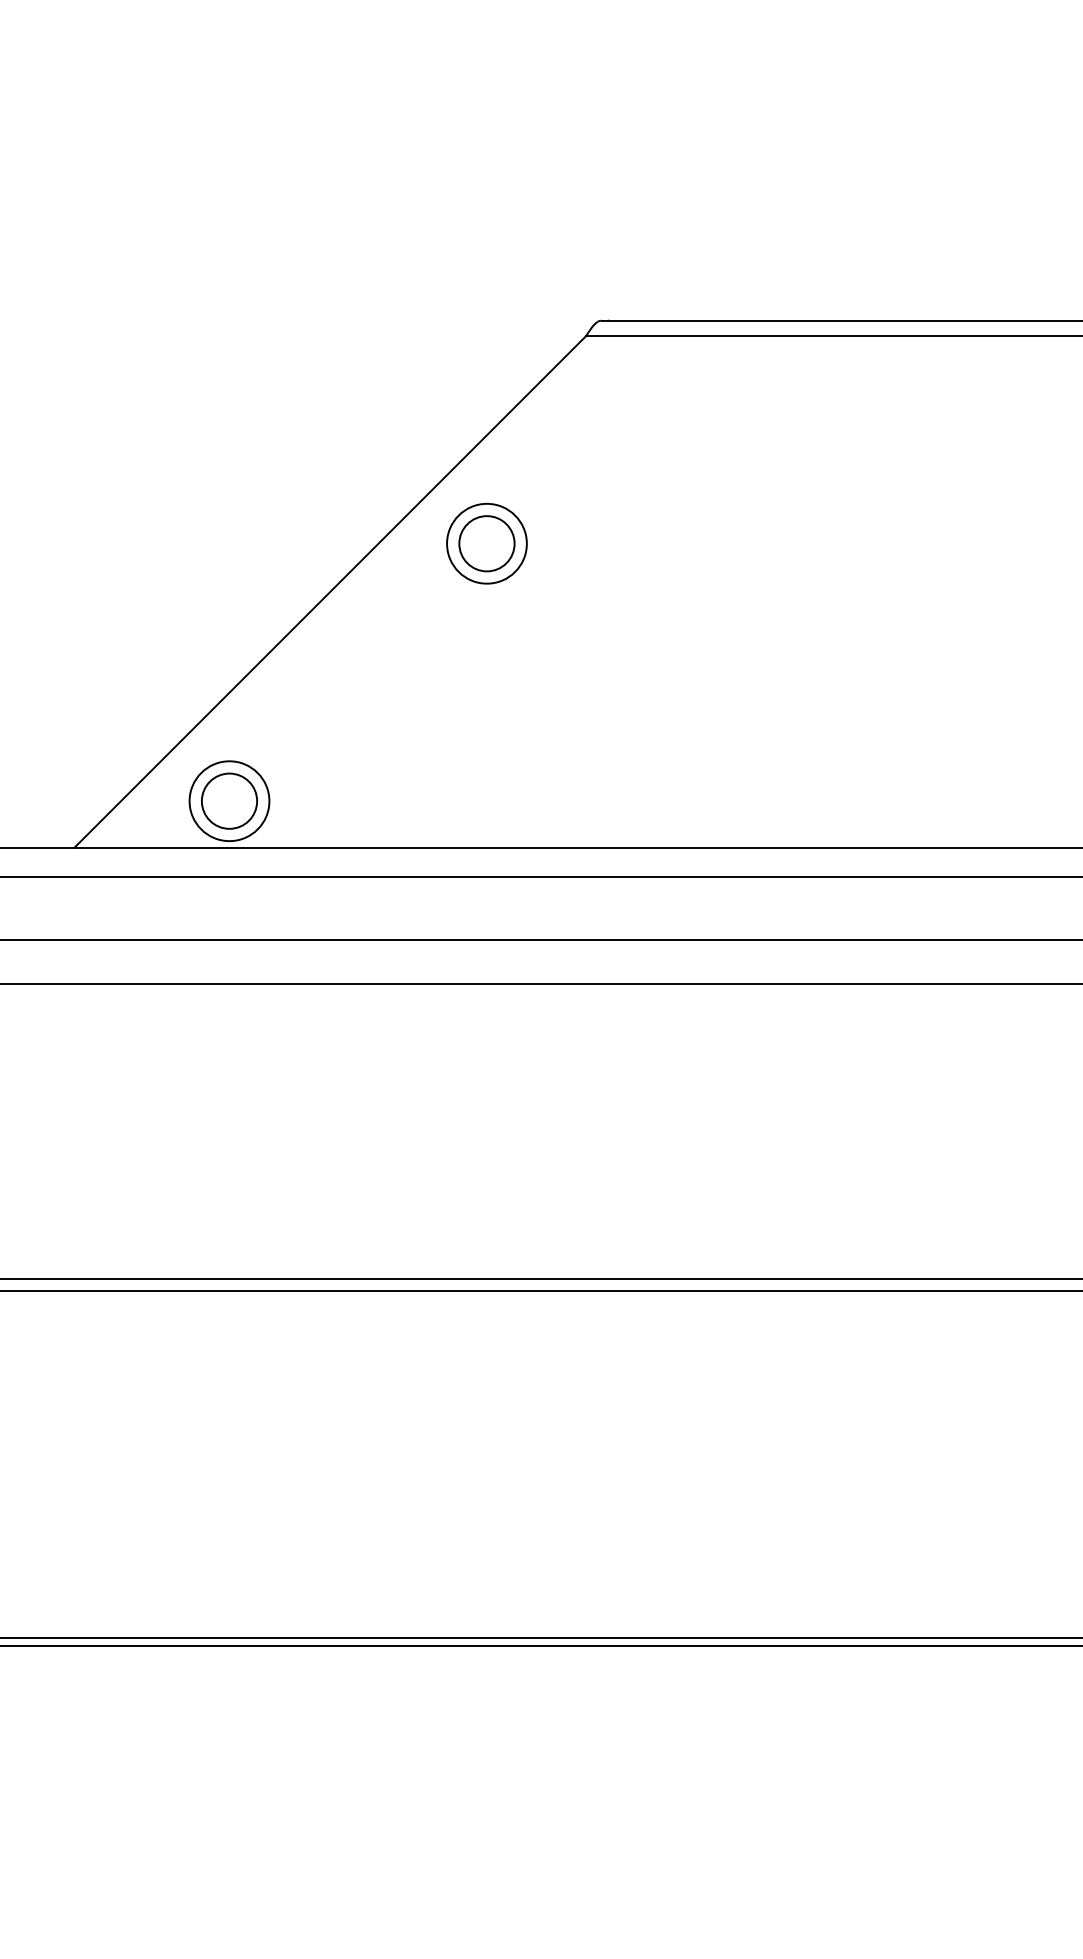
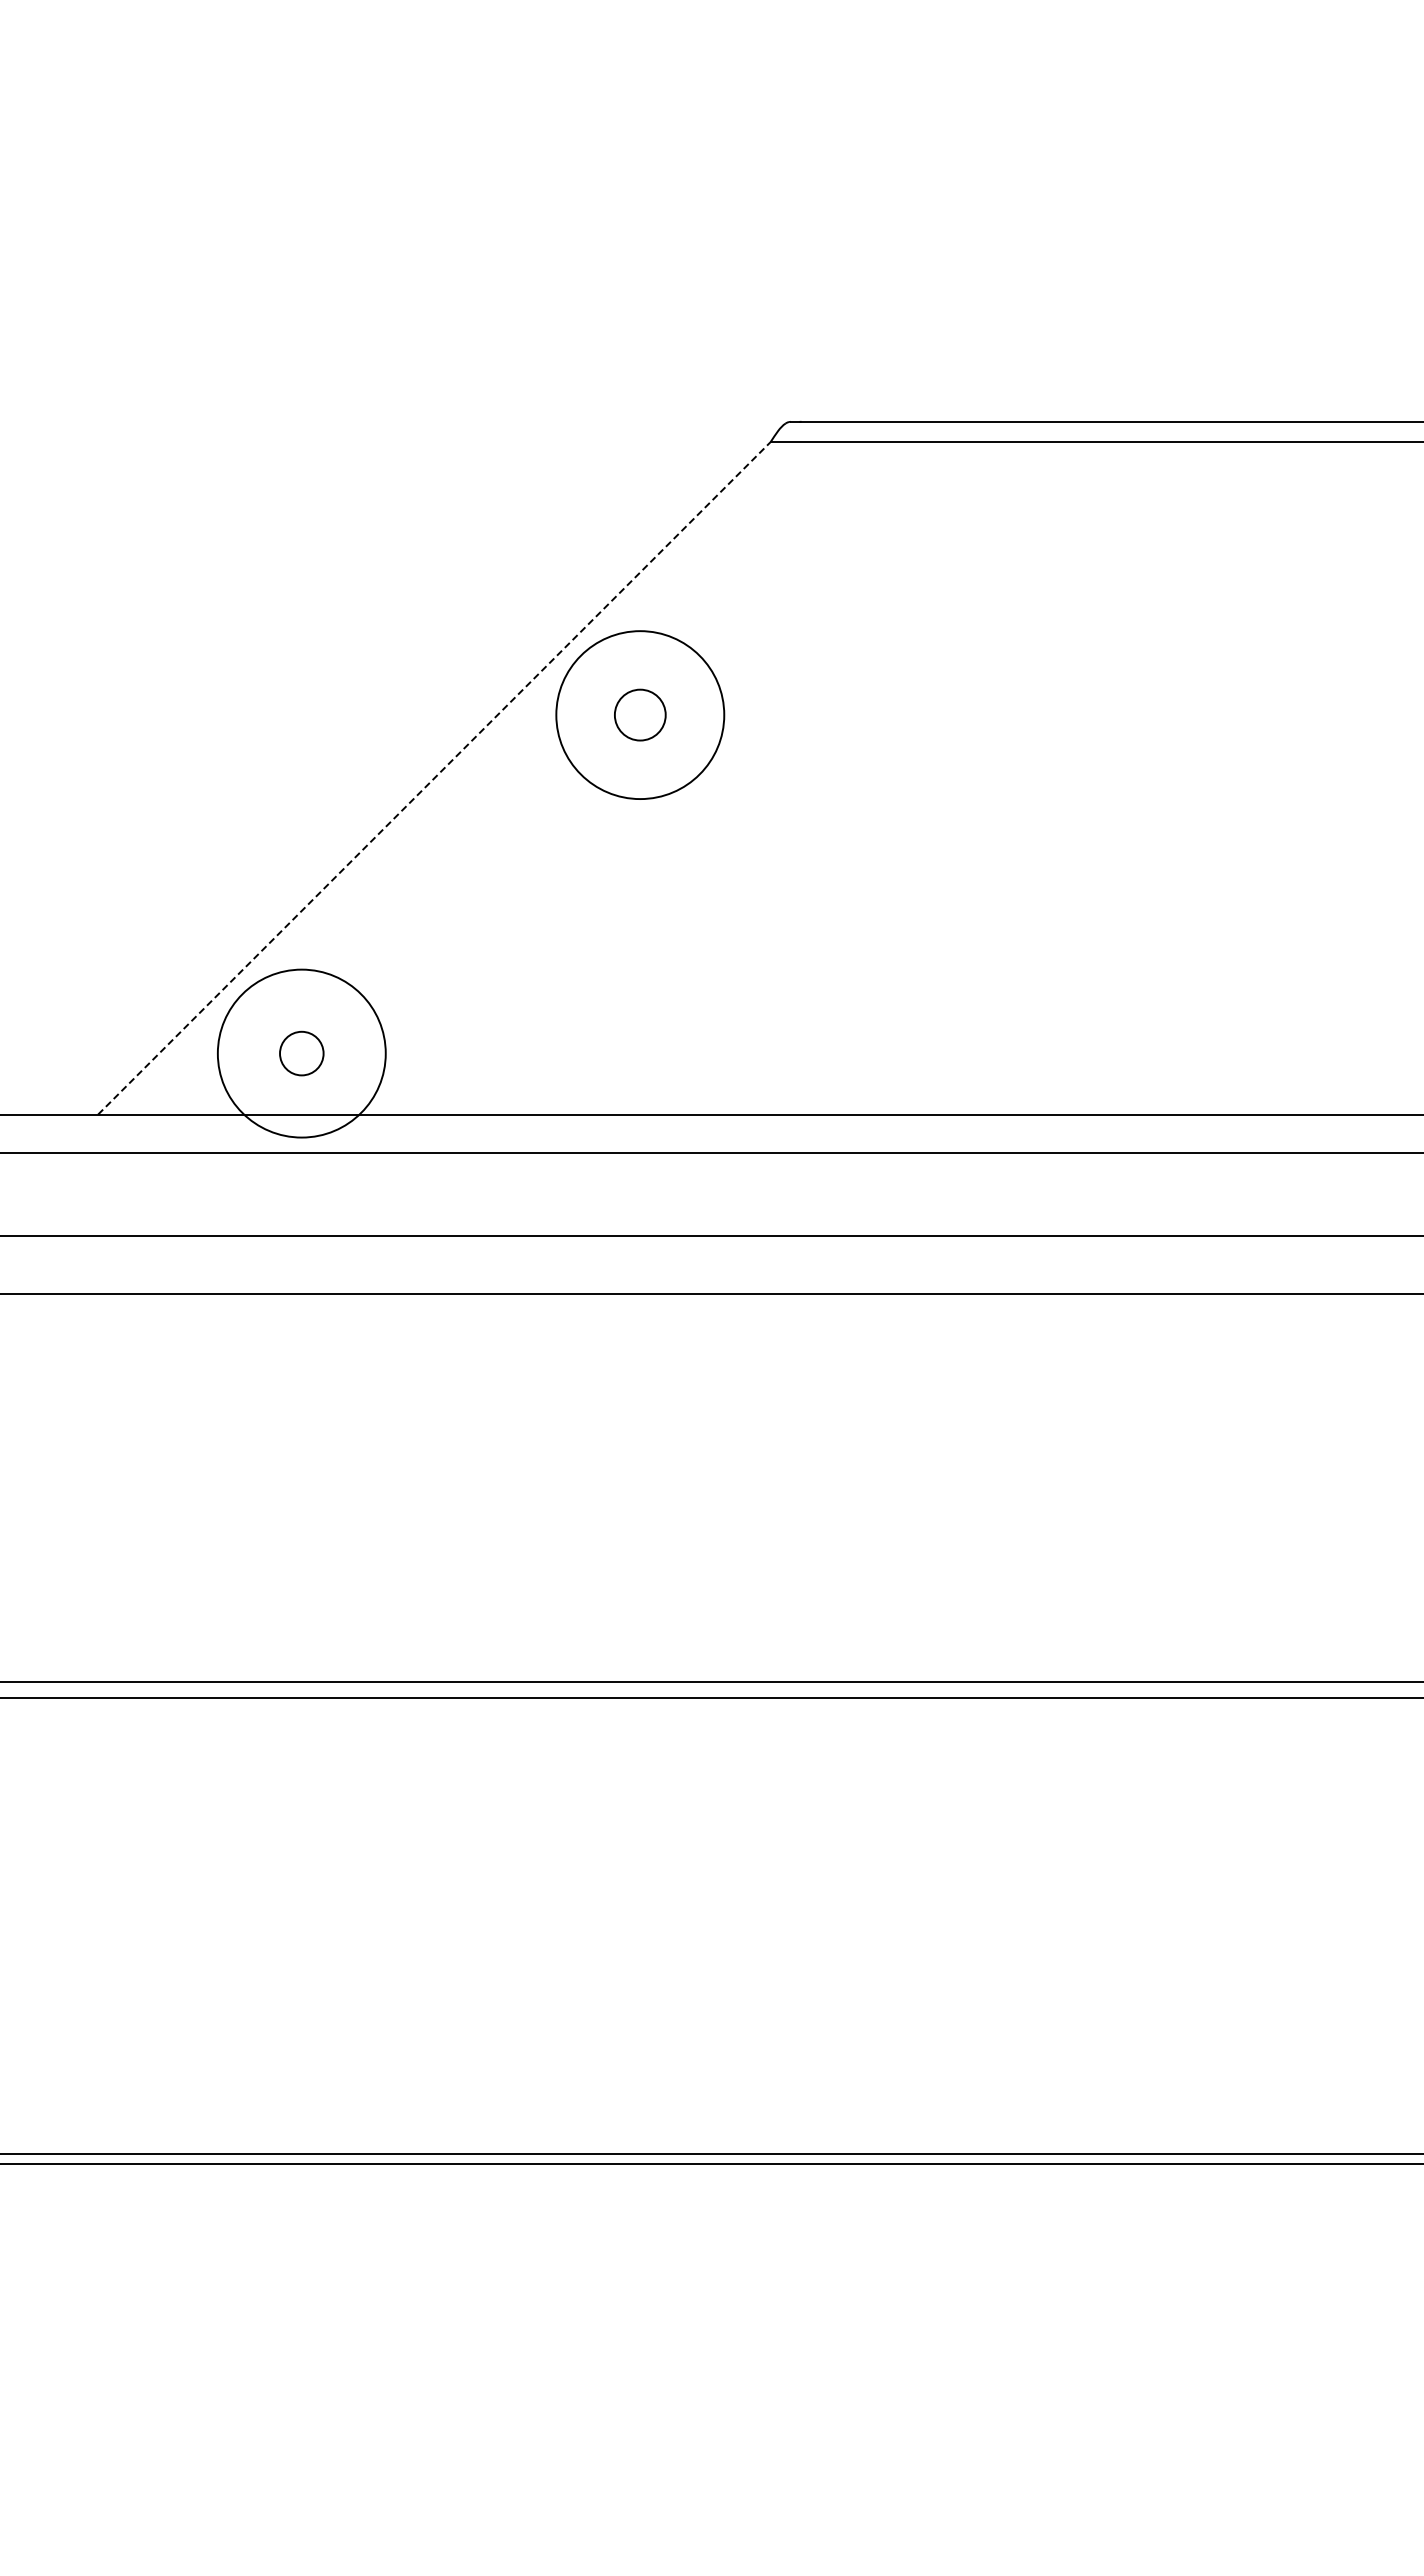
circle: (486, 543) -> (639, 714), size x0.7
circle: (486, 543) -> (639, 714), size x1.6
line: (330, 591) -> (434, 778), solid -> dashed
circle: (229, 801) -> (301, 1053), size x0.6
circle: (229, 801) -> (301, 1053), size x1.6

